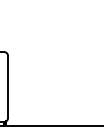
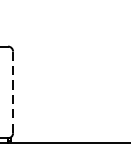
line: (8, 87) -> (13, 93), solid -> dashed

